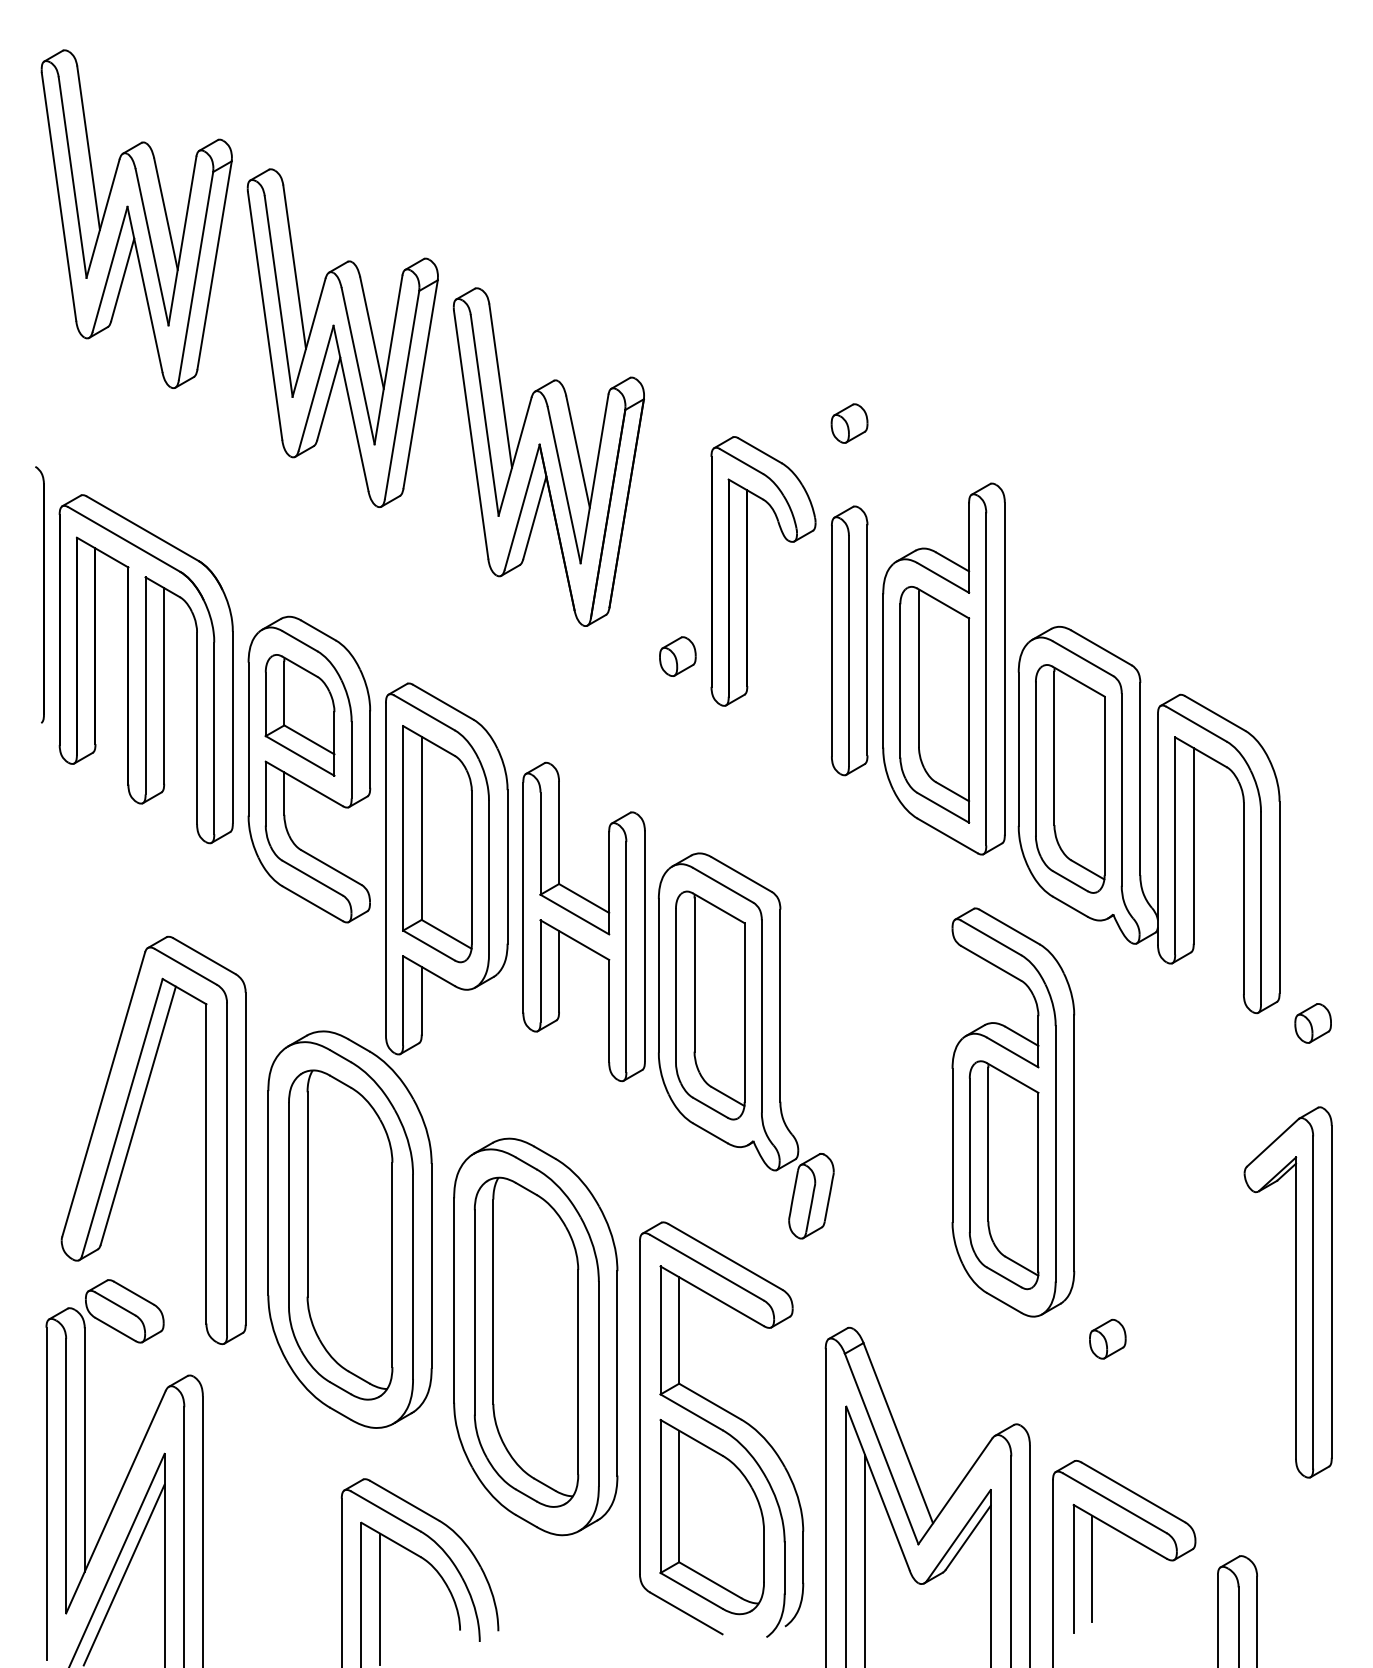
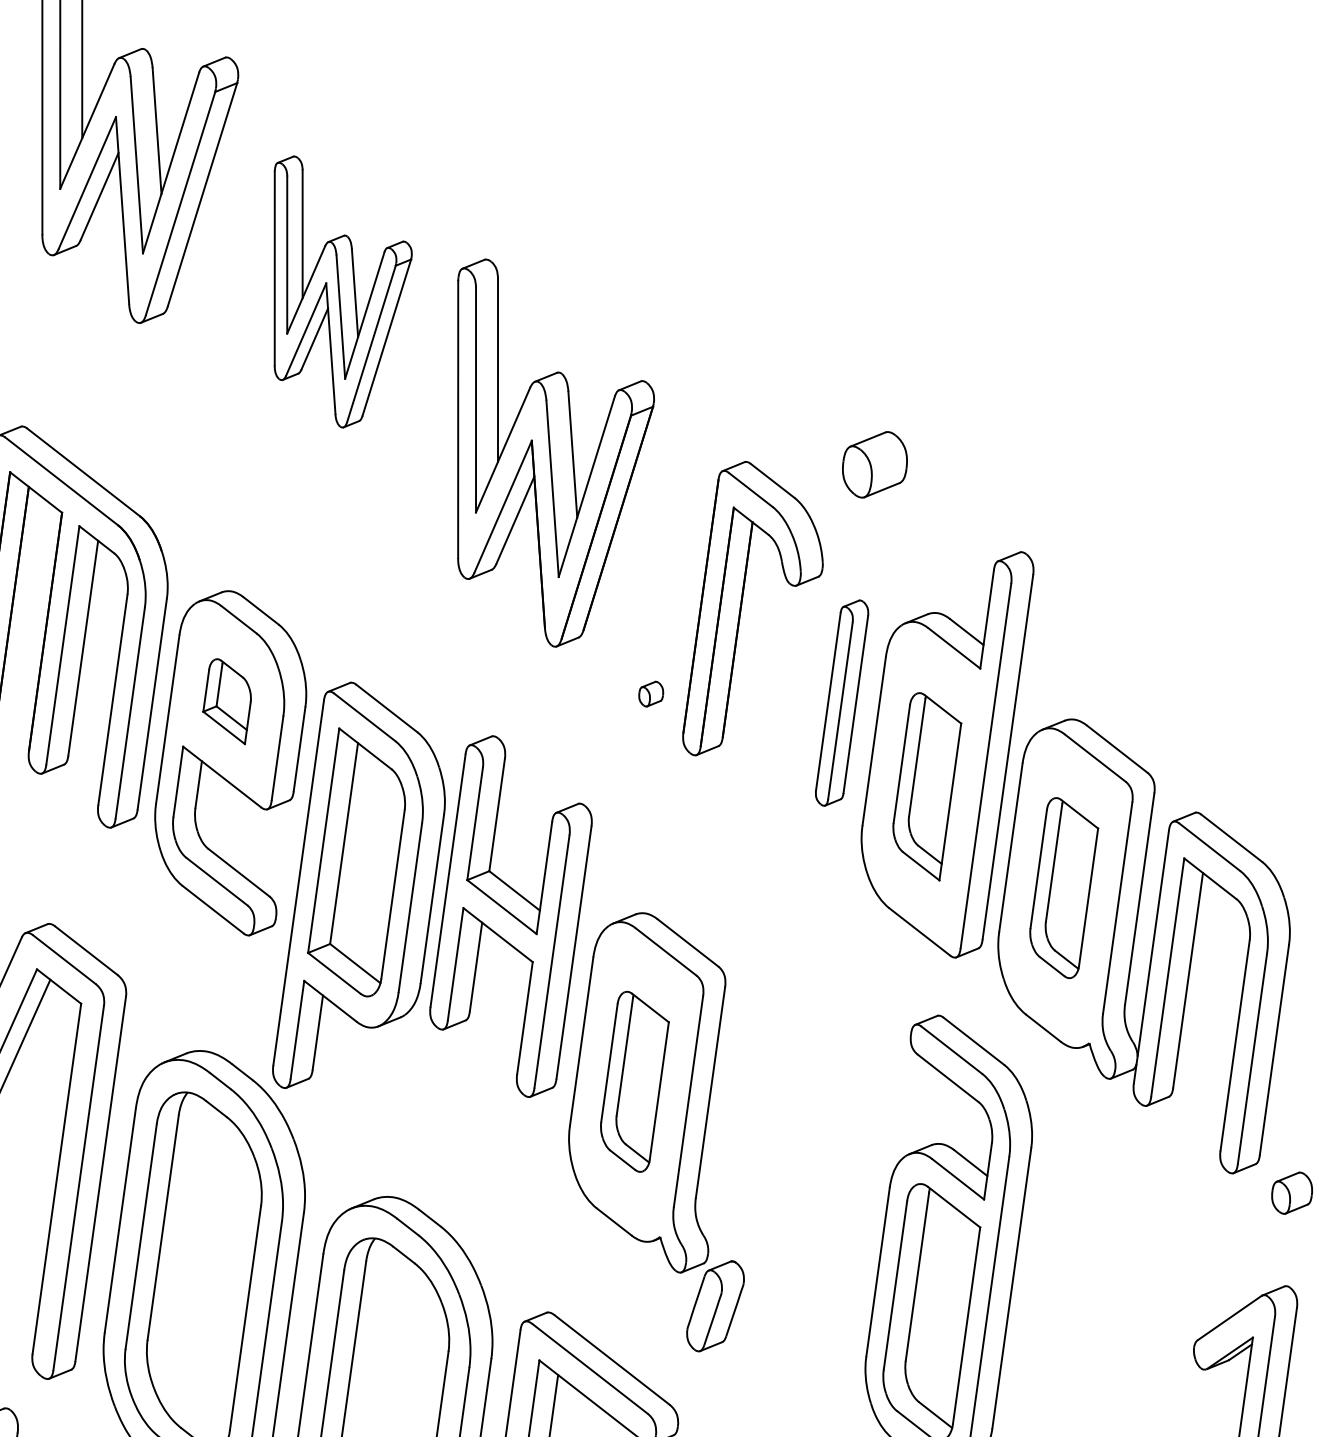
part: (342, 337) -> (331, 293), size x0.7
part: (849, 423) -> (874, 464), size x1.6
part: (849, 640) -> (841, 702), size x0.7
part: (677, 656) -> (650, 694), size x0.6
part: (934, 704) -> (925, 785), size x0.7
part: (299, 715) -> (227, 701), size x0.6
part: (1070, 778) -> (1063, 887), size x0.7
part: (583, 921) -> (510, 915), moved
part: (710, 1005) -> (633, 1081), size x0.7

